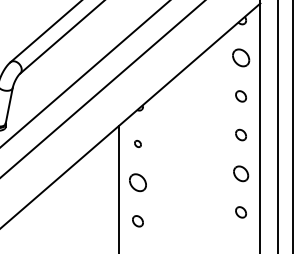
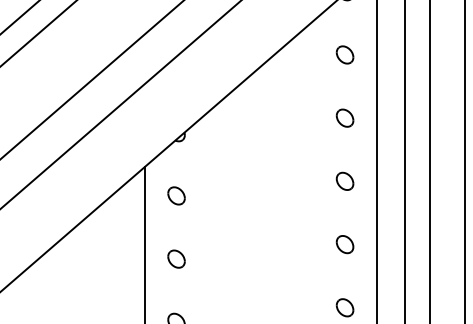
part: (240, 57) -> (344, 54), size x0.62
part: (137, 143) -> (175, 195), size x1.67
part: (240, 173) -> (344, 244), size x0.71
part: (137, 182) -> (175, 258), size x0.62

